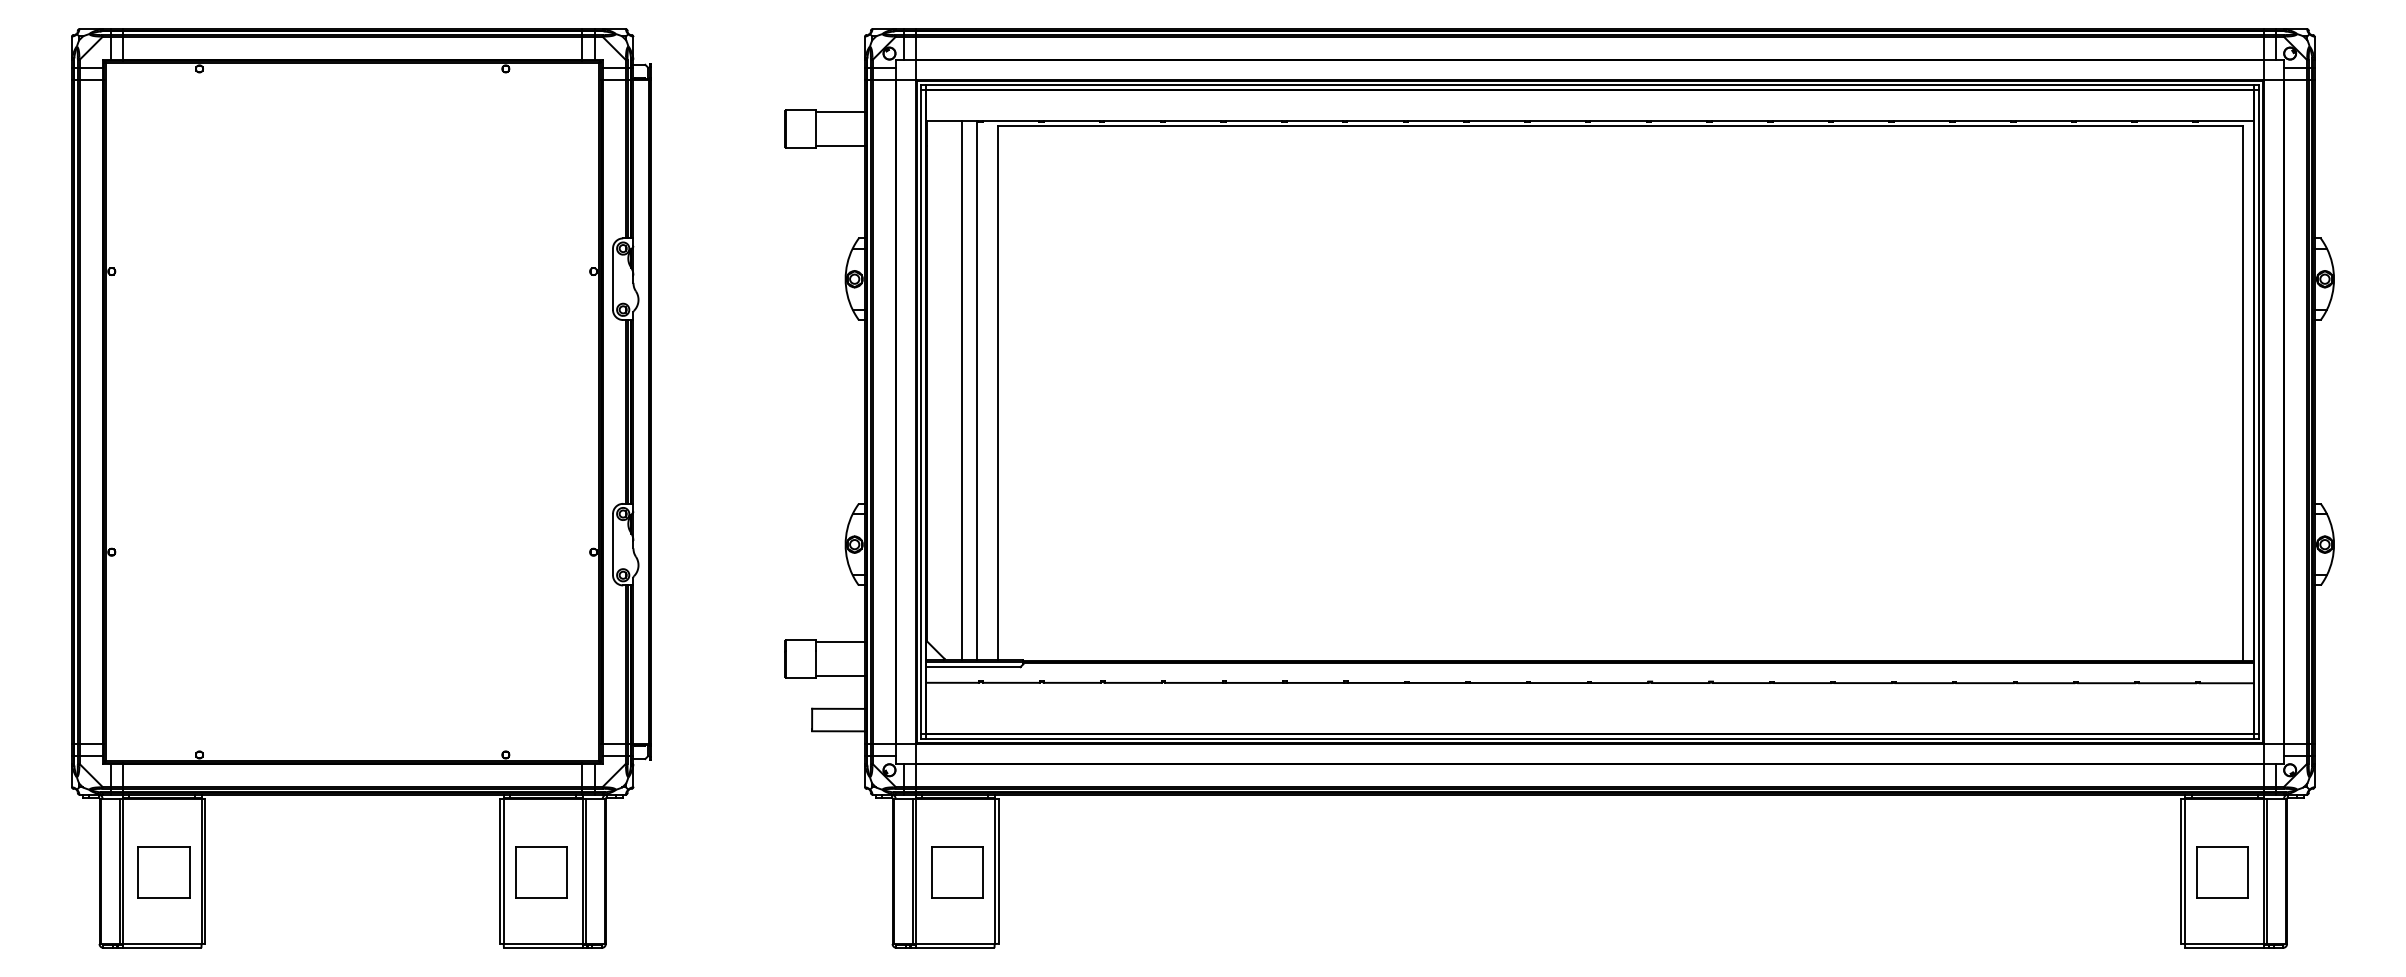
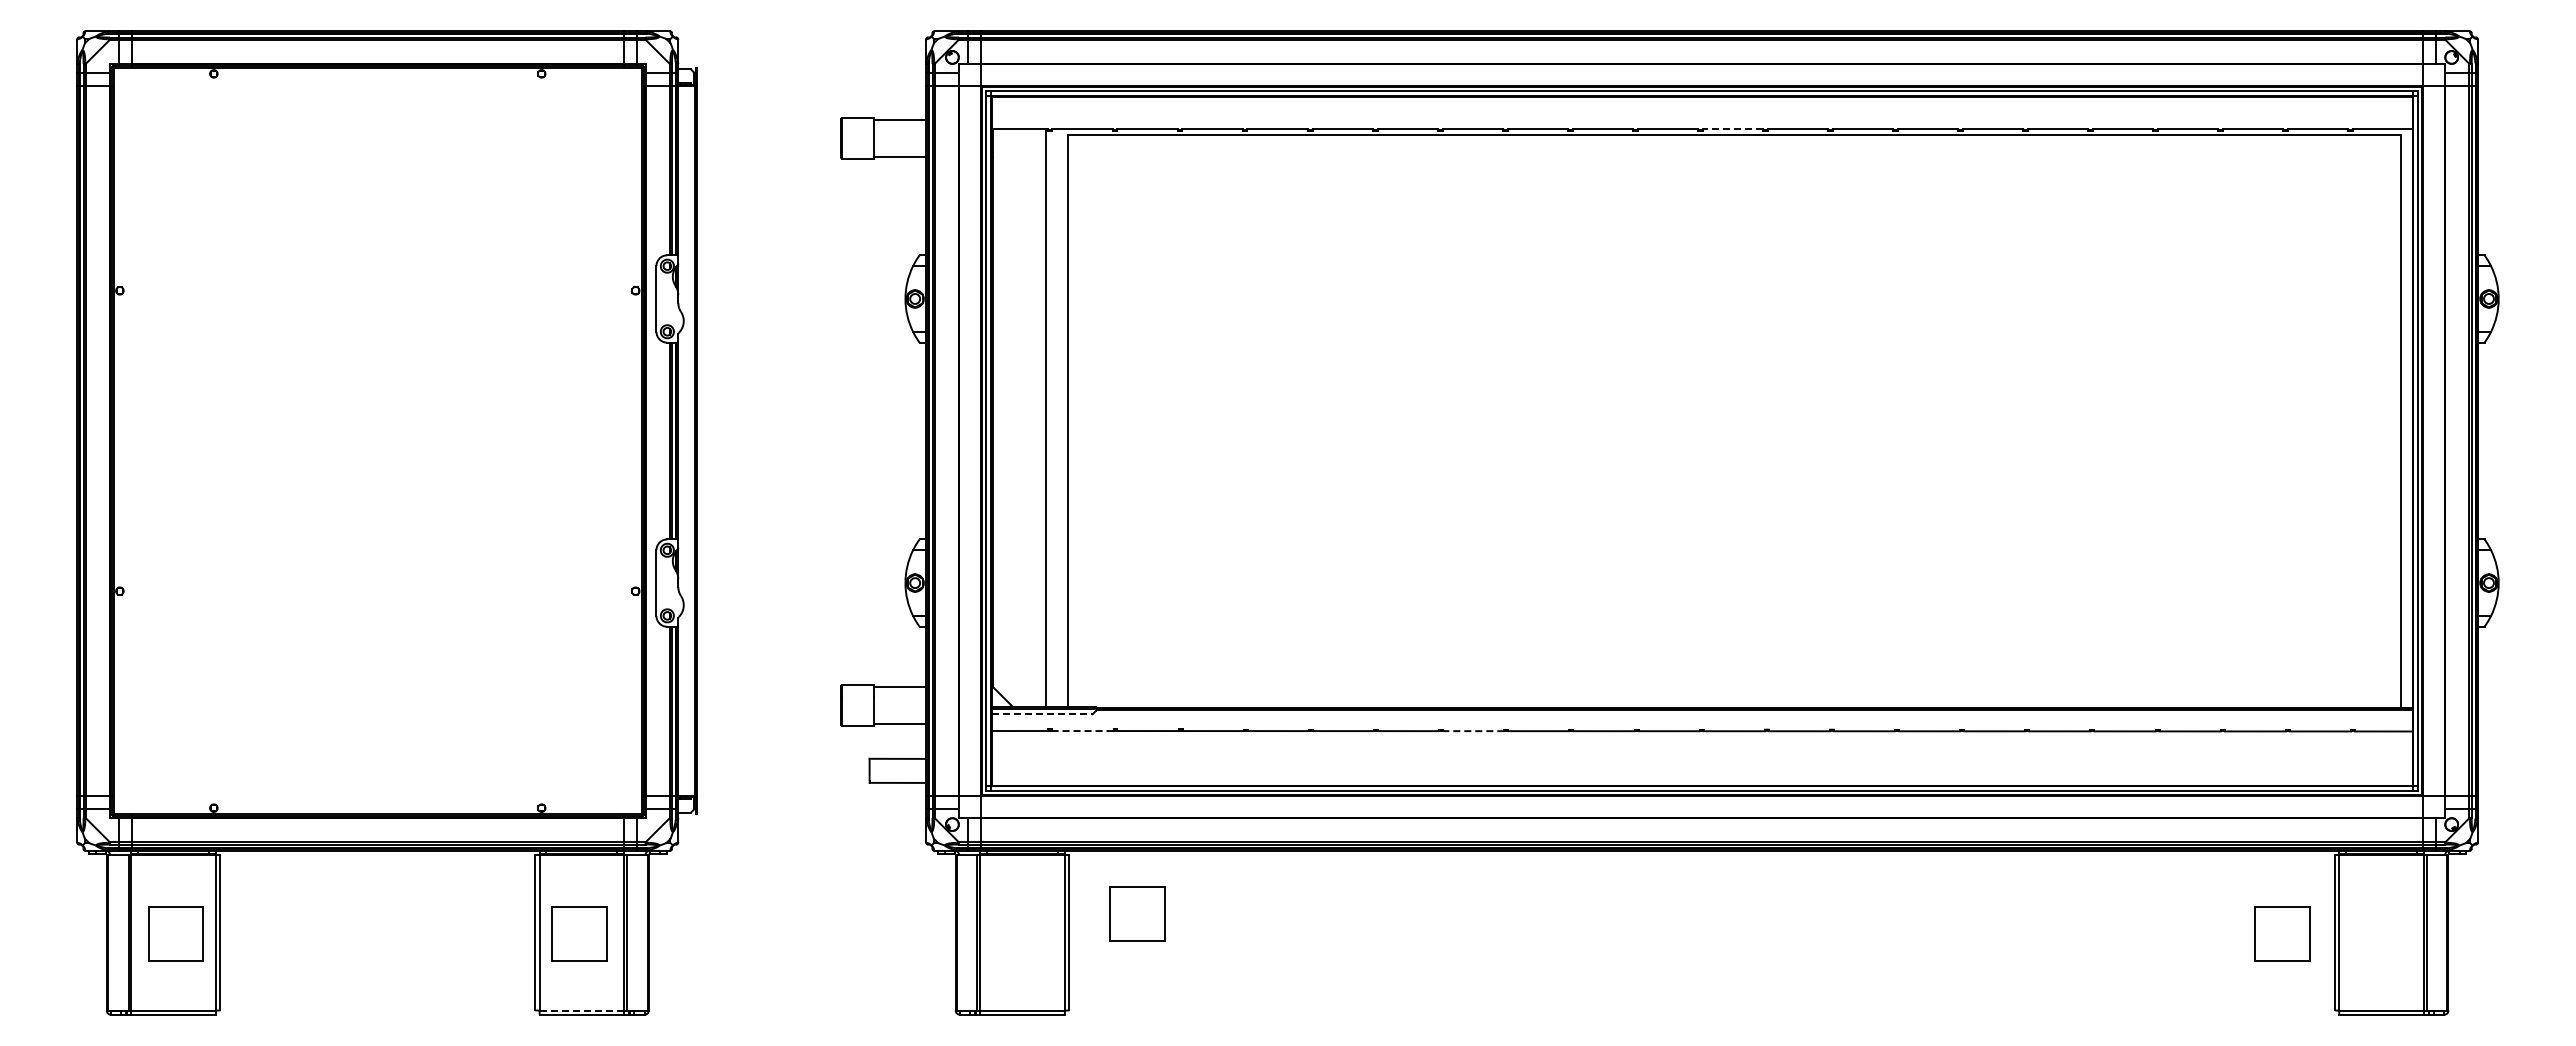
line: (1618, 120) -> (1732, 129), solid -> dashed
line: (962, 389) -> (1030, 417), removed
line: (973, 667) -> (1042, 714), solid -> dashed
line: (1011, 683) -> (1082, 731), solid -> dashed
line: (1376, 683) -> (1473, 731), solid -> dashed
part: (956, 871) -> (1137, 913), moved
part: (2222, 871) -> (2282, 933), moved
line: (543, 943) -> (582, 1010), solid -> dashed

